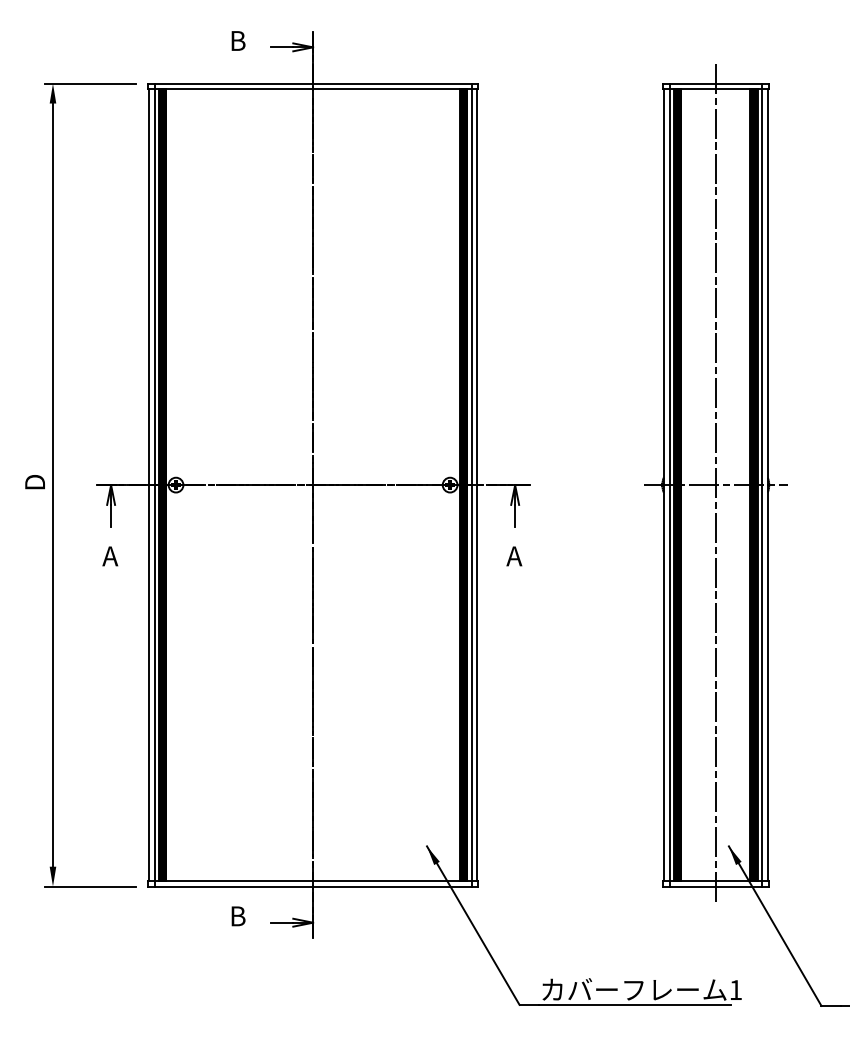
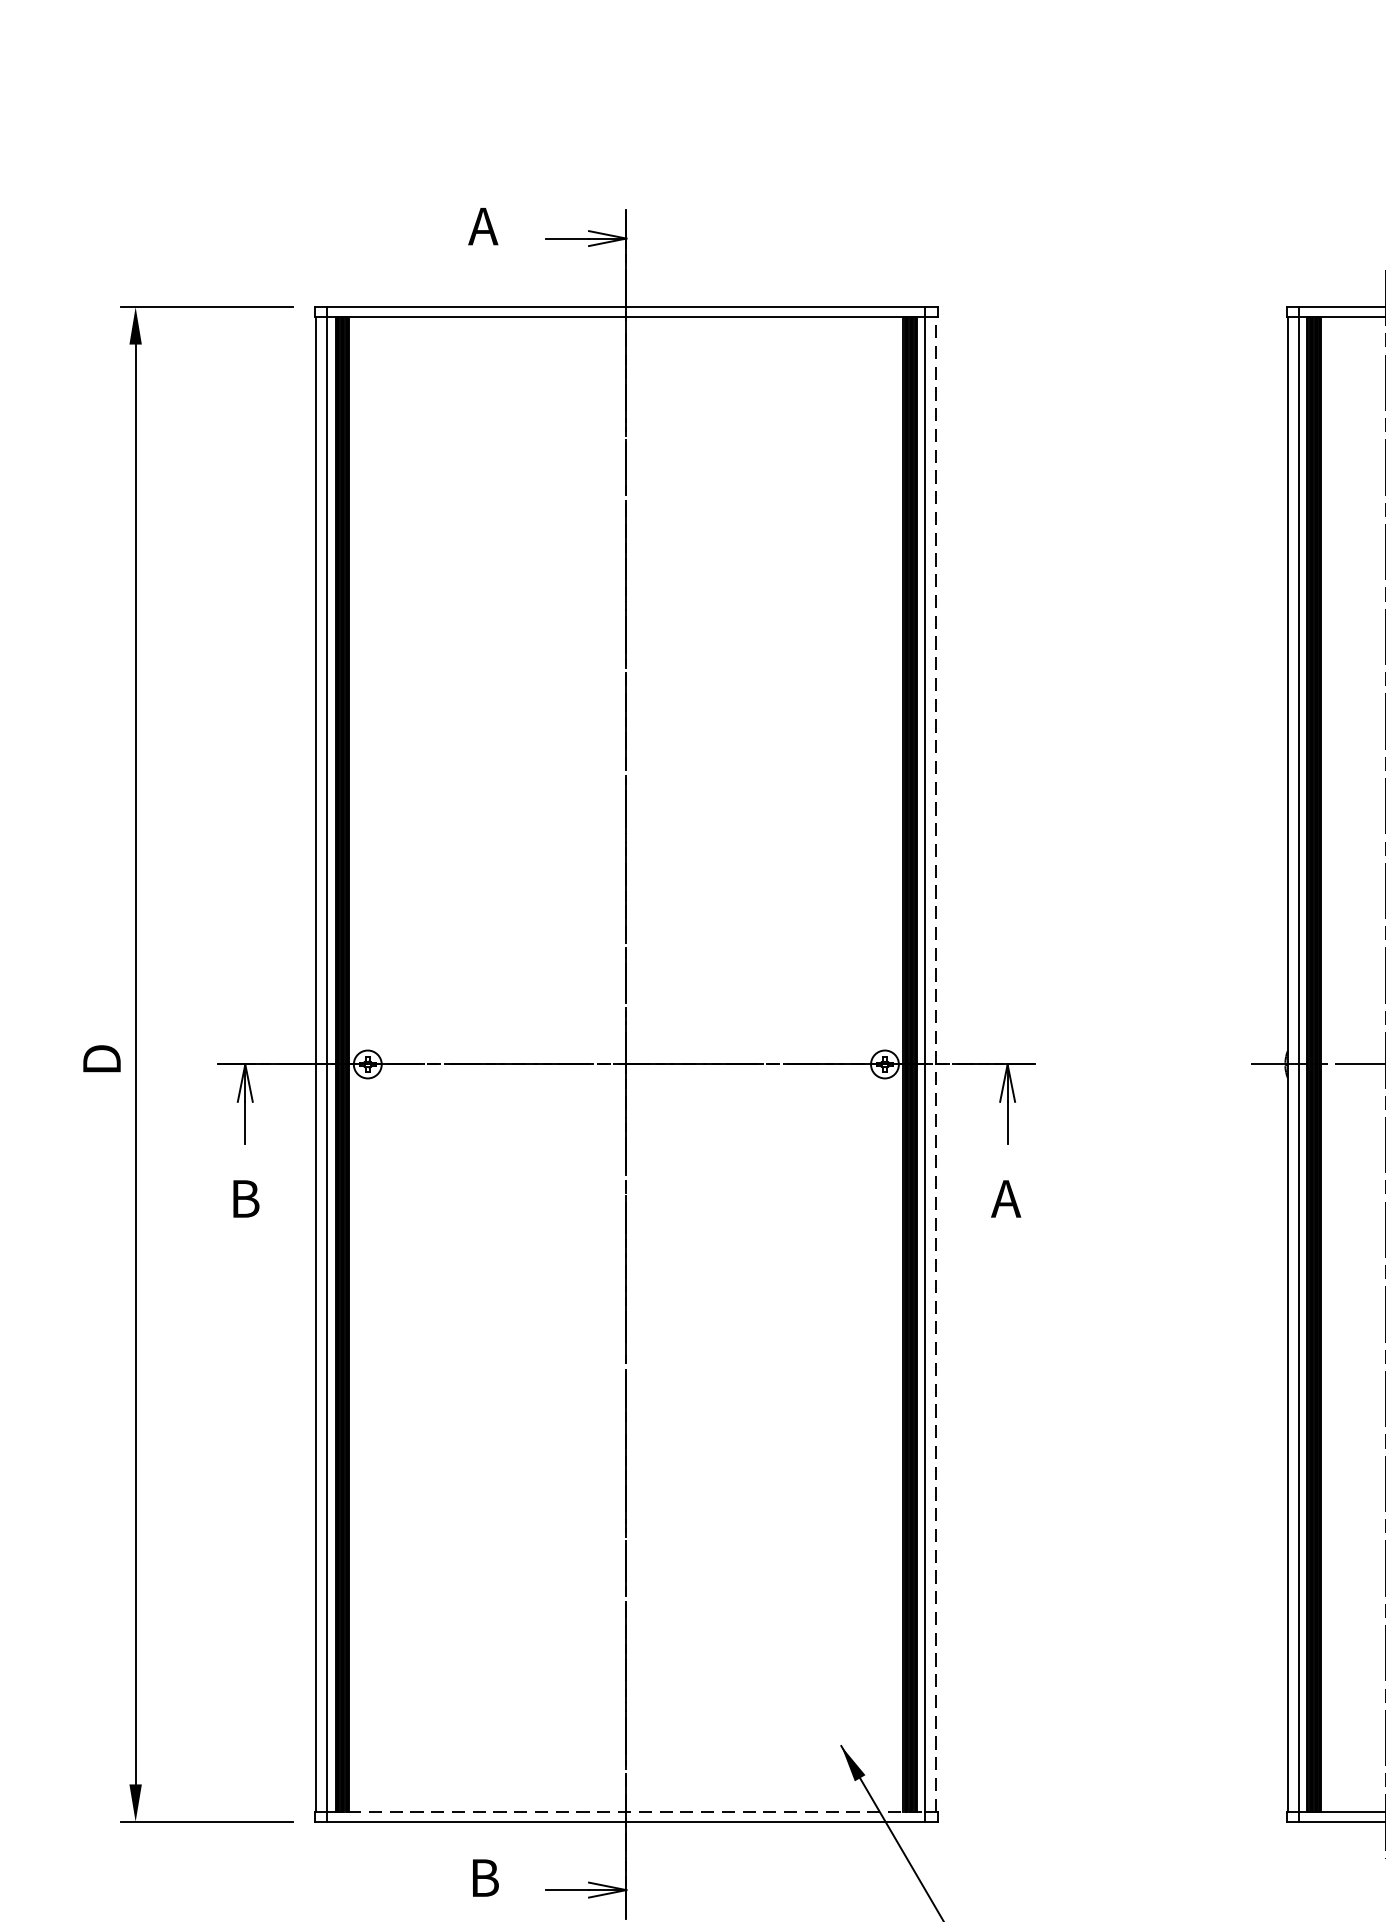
text: (237, 40) -> (483, 225), B -> A
line: (477, 484) -> (936, 1063), solid -> dashed
text: (110, 556) -> (244, 1199), A -> B
line: (313, 881) -> (627, 1812), solid -> dashed

